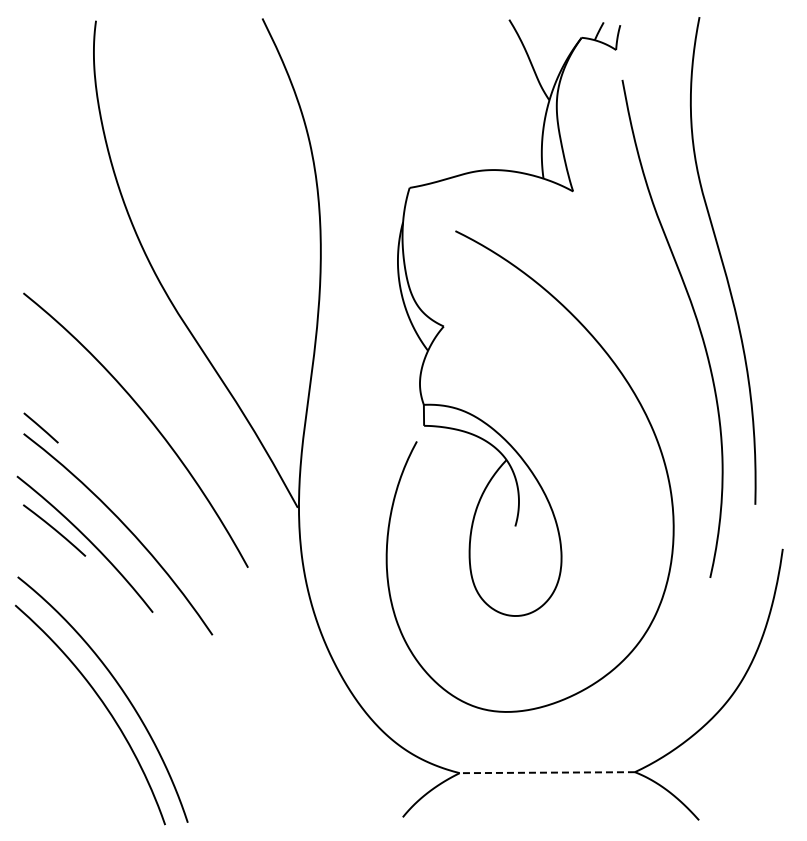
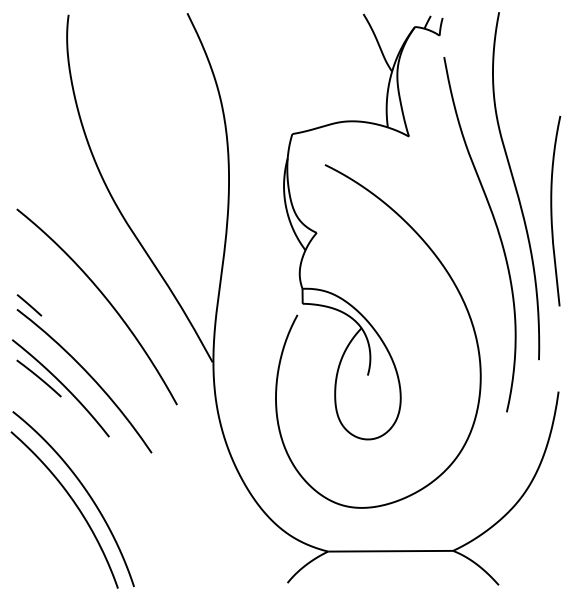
curve: (773, 295) -> (551, 210), added
line: (547, 772) -> (390, 551), dashed -> solid

